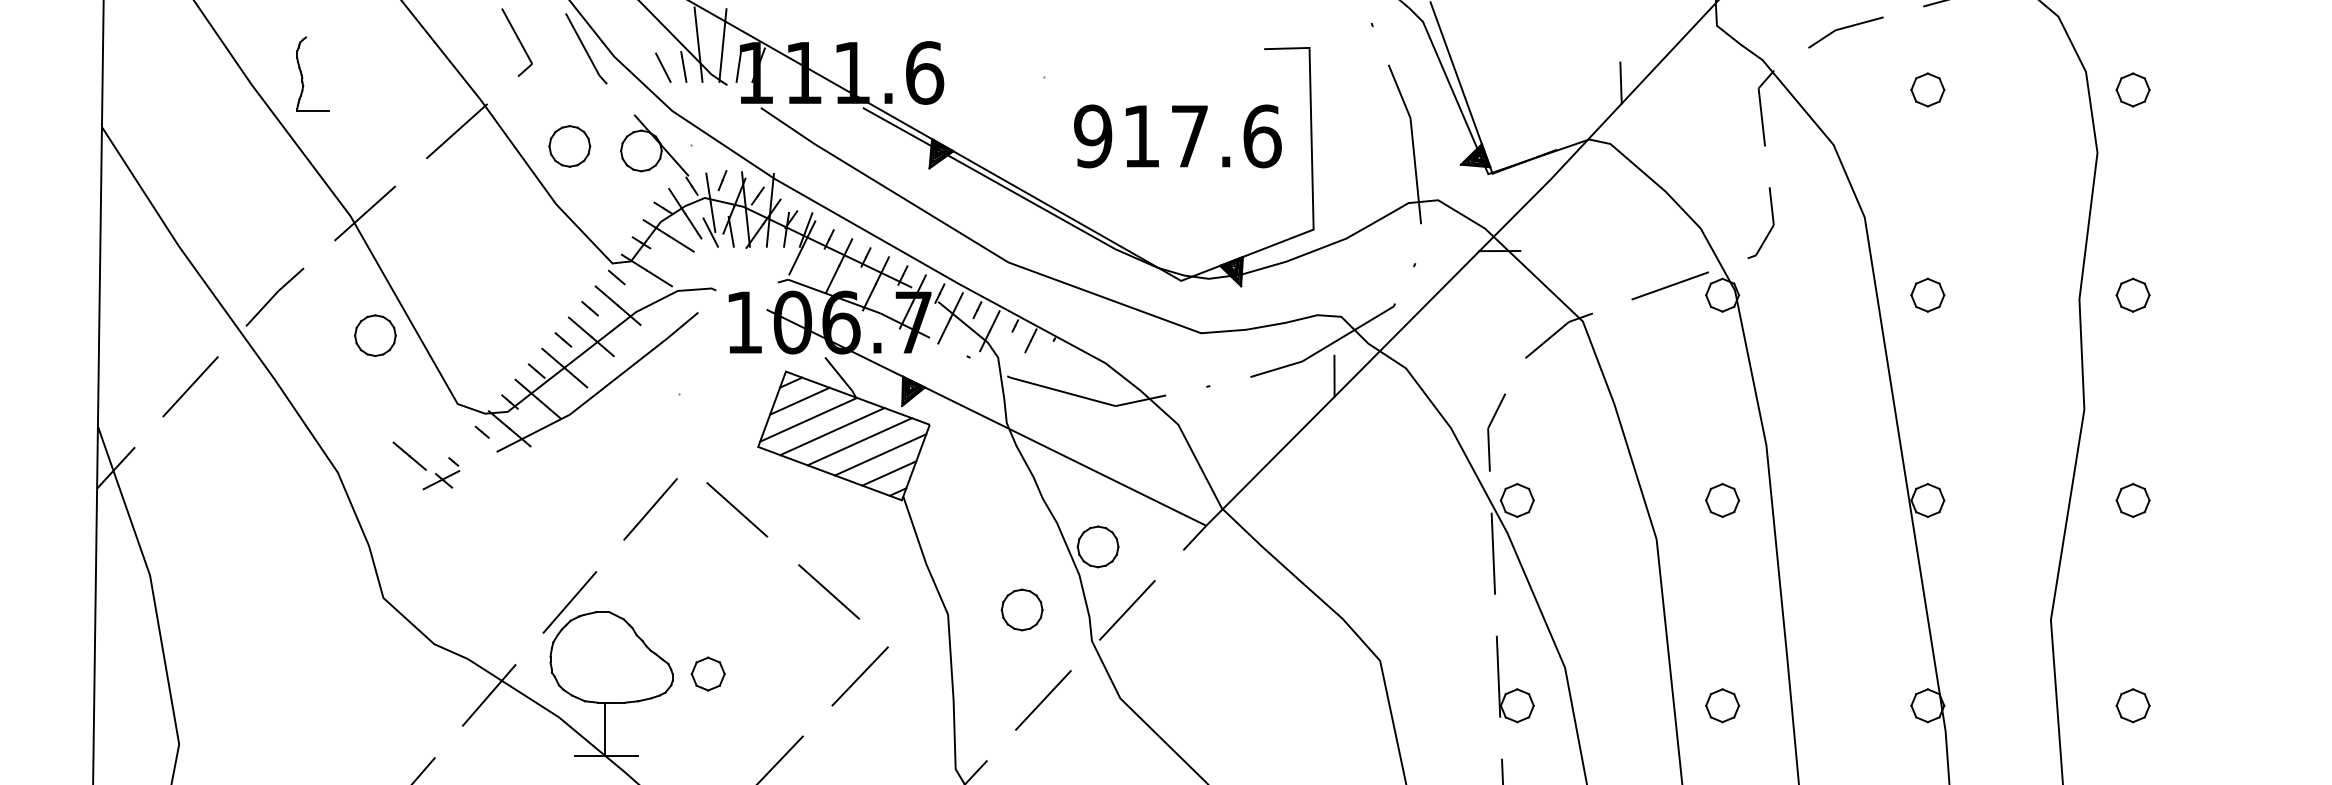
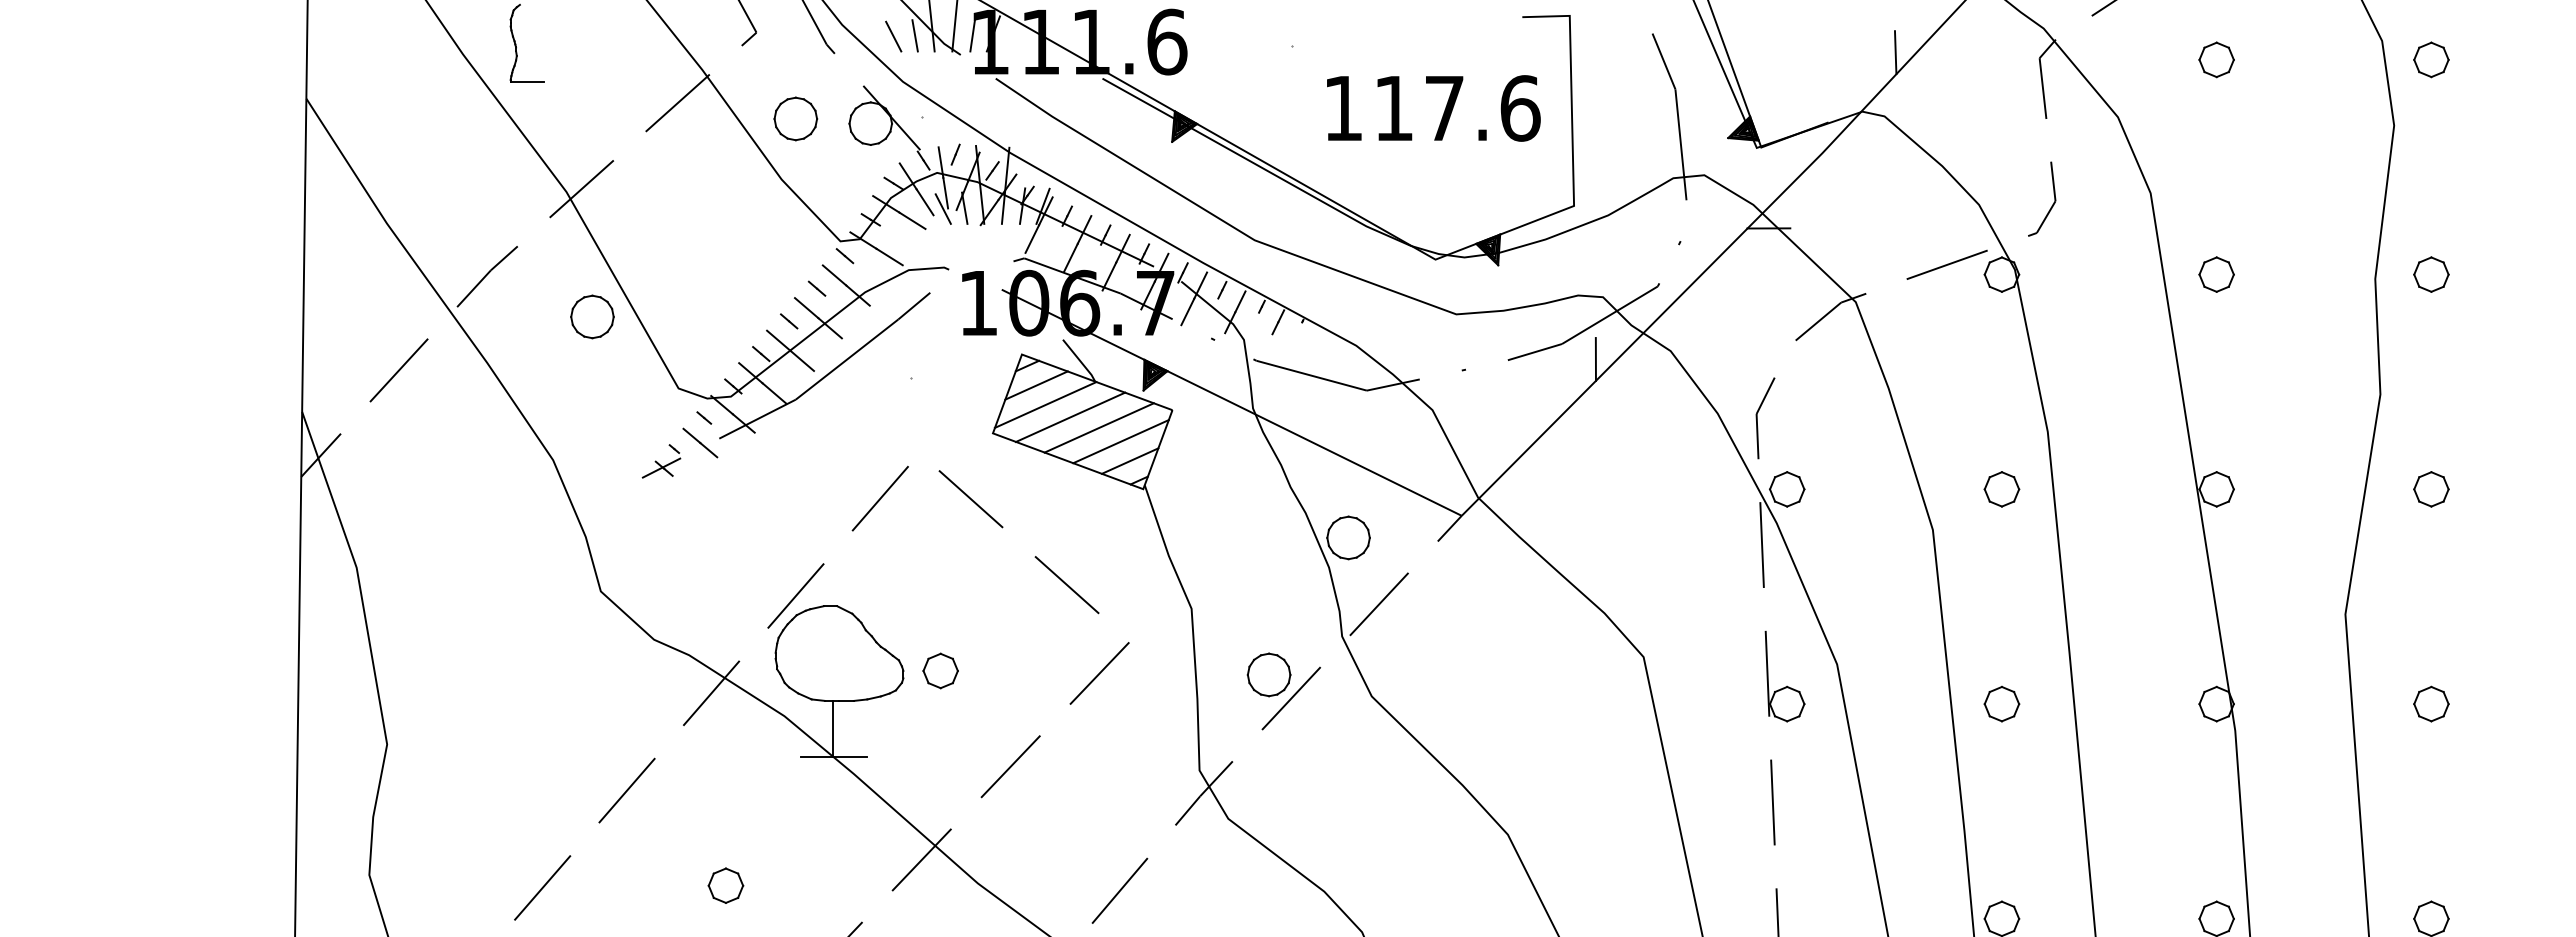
text: (1093, 136) -> (1343, 108), 917.6 -> 117.6
line: (409, 455) -> (700, 442), moved
part: (1021, 609) -> (1268, 674), moved

